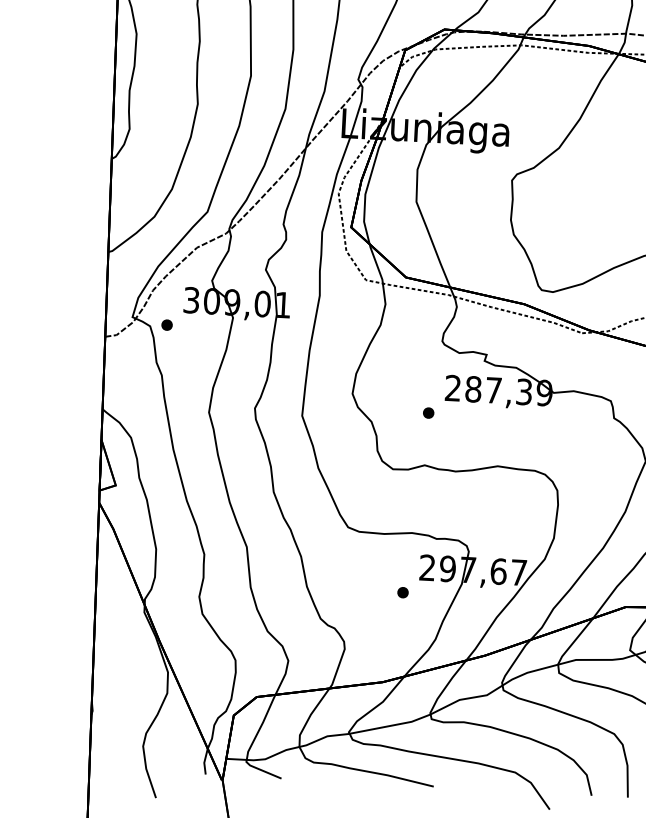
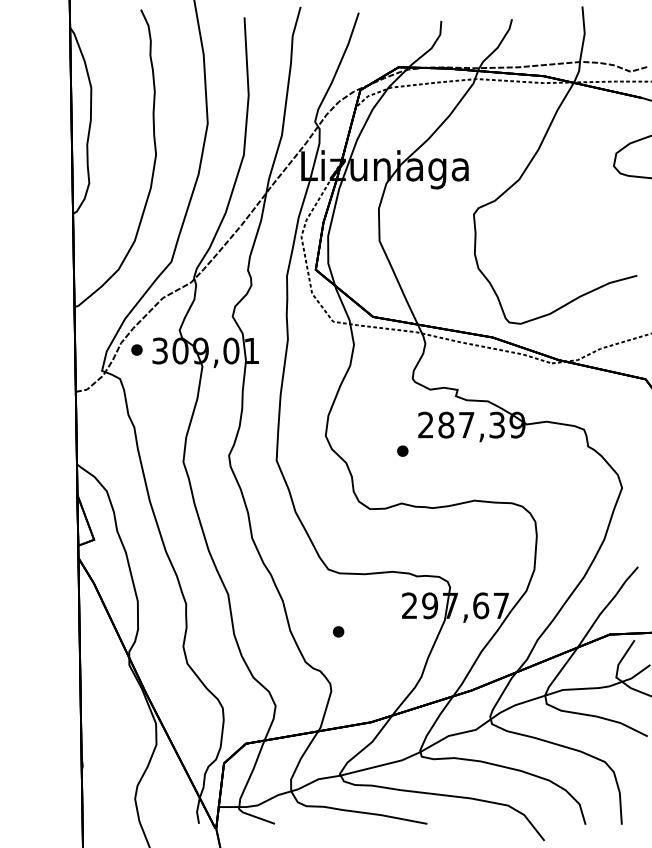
part: (166, 324) -> (136, 349), moved
part: (402, 592) -> (338, 631), moved

